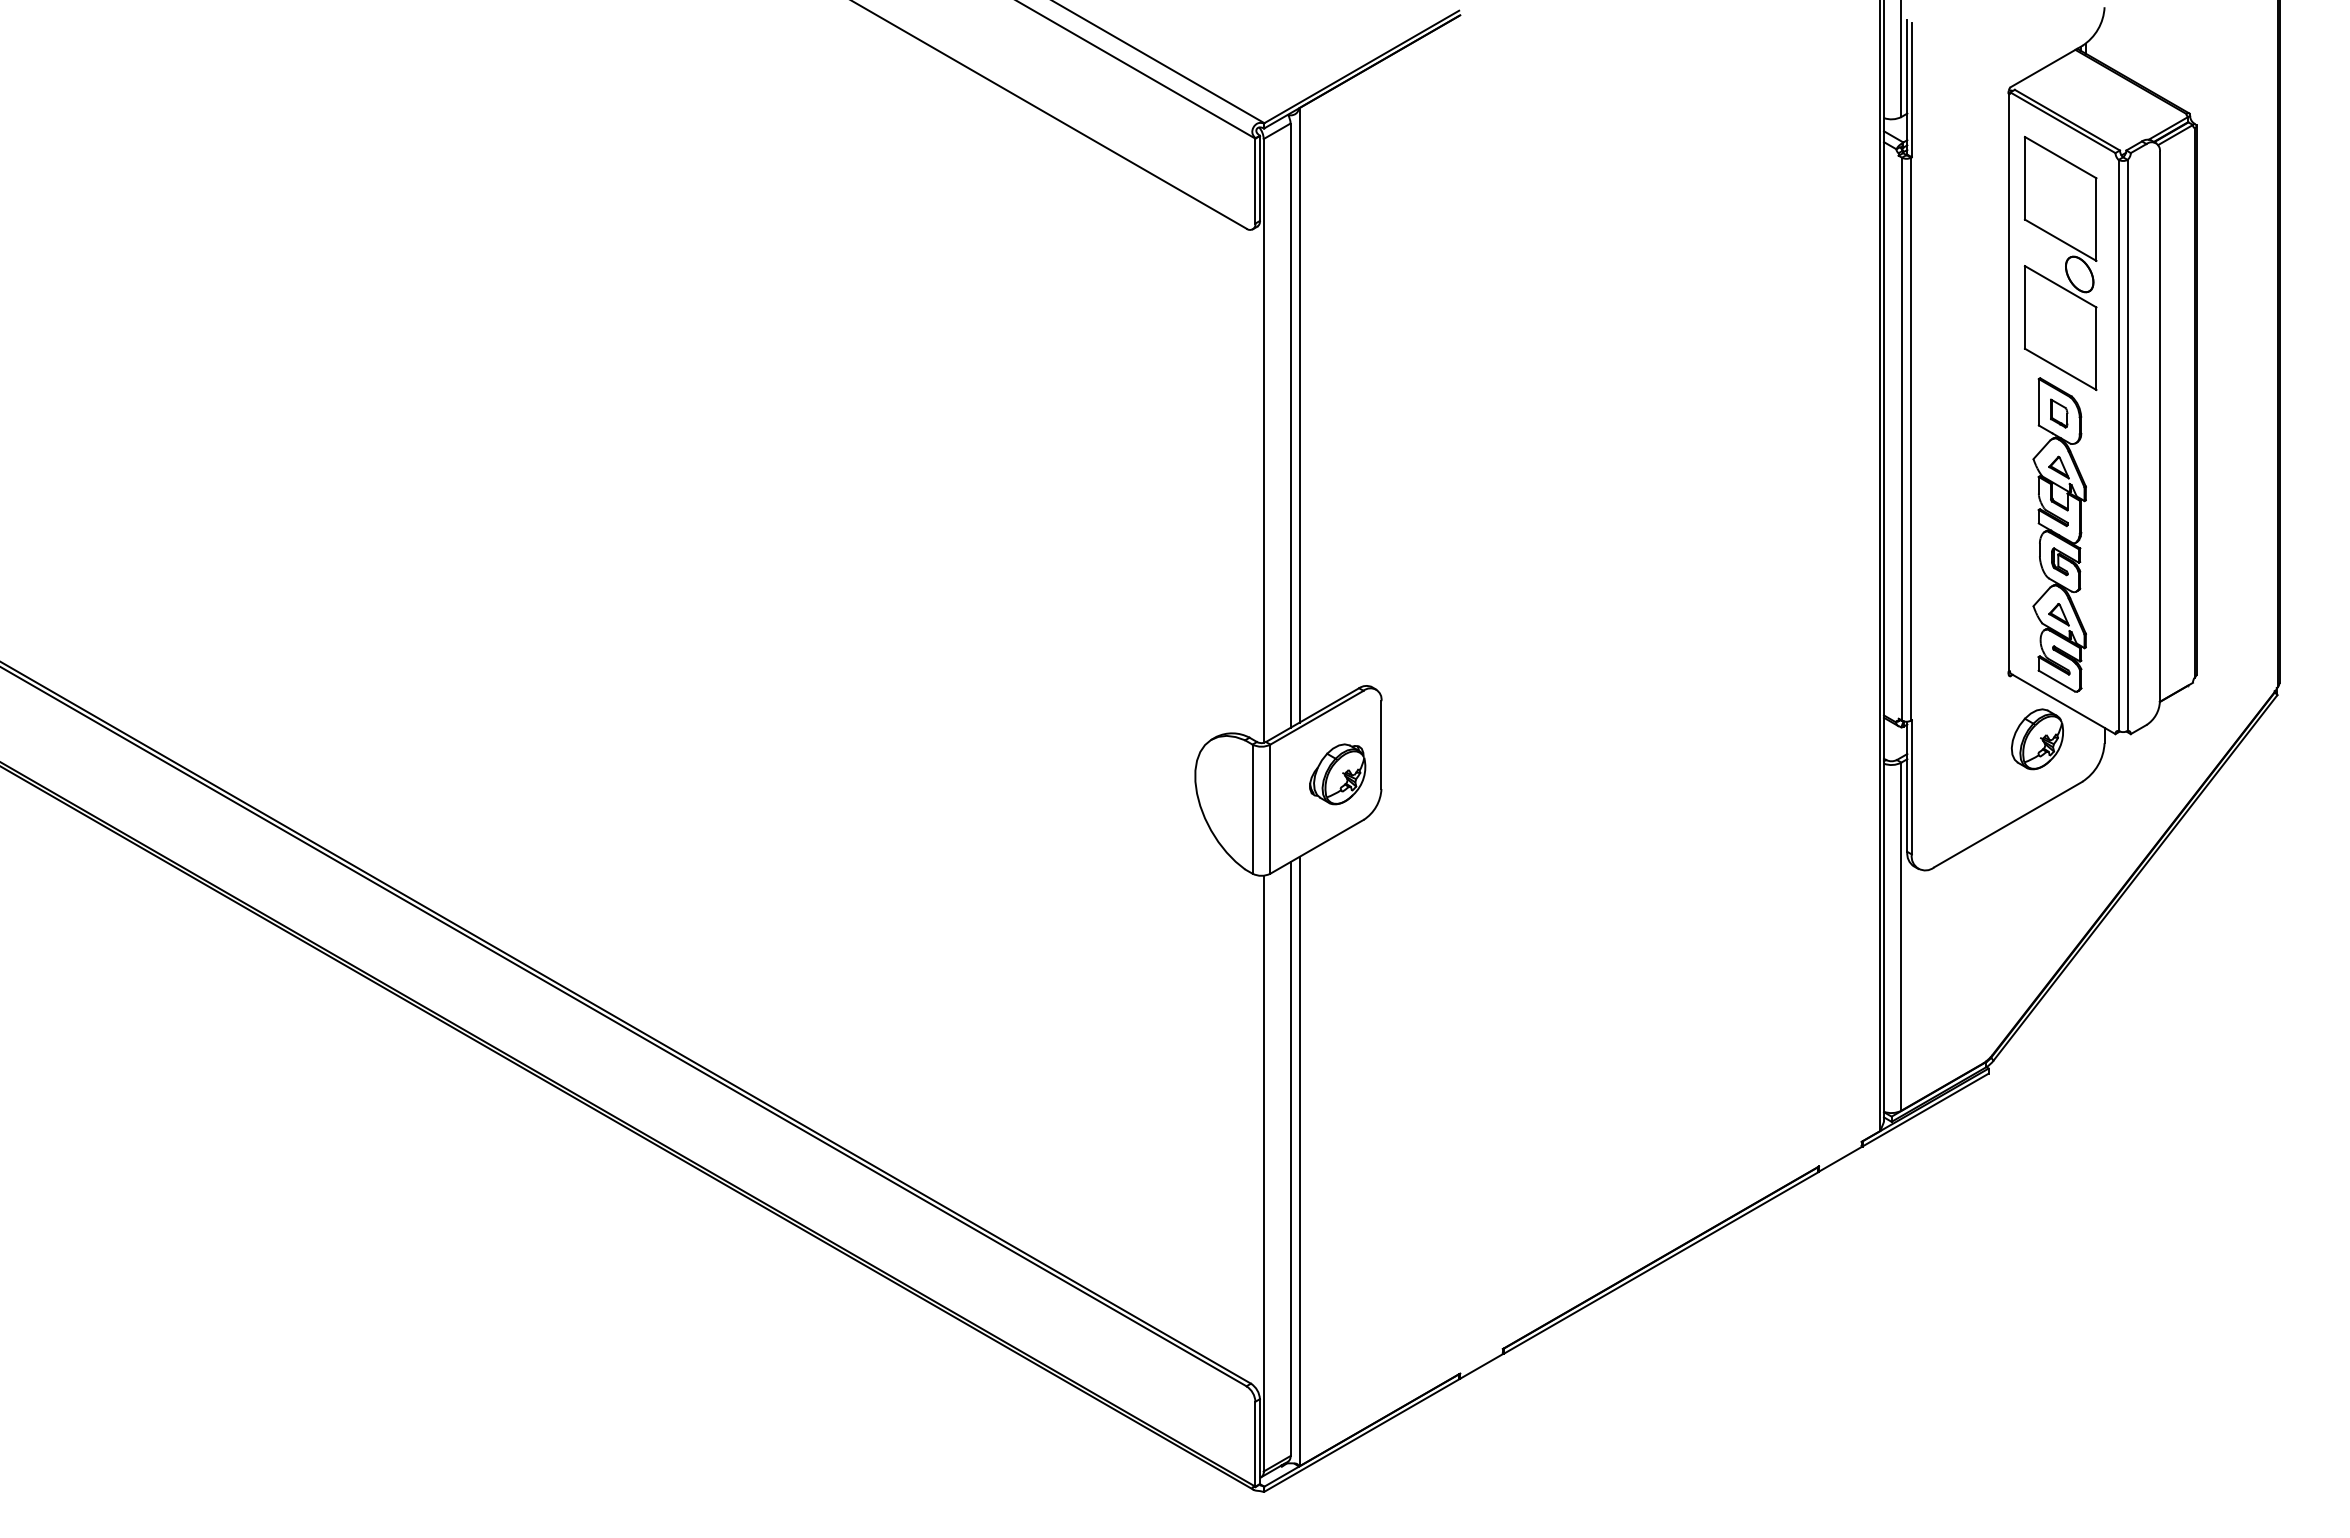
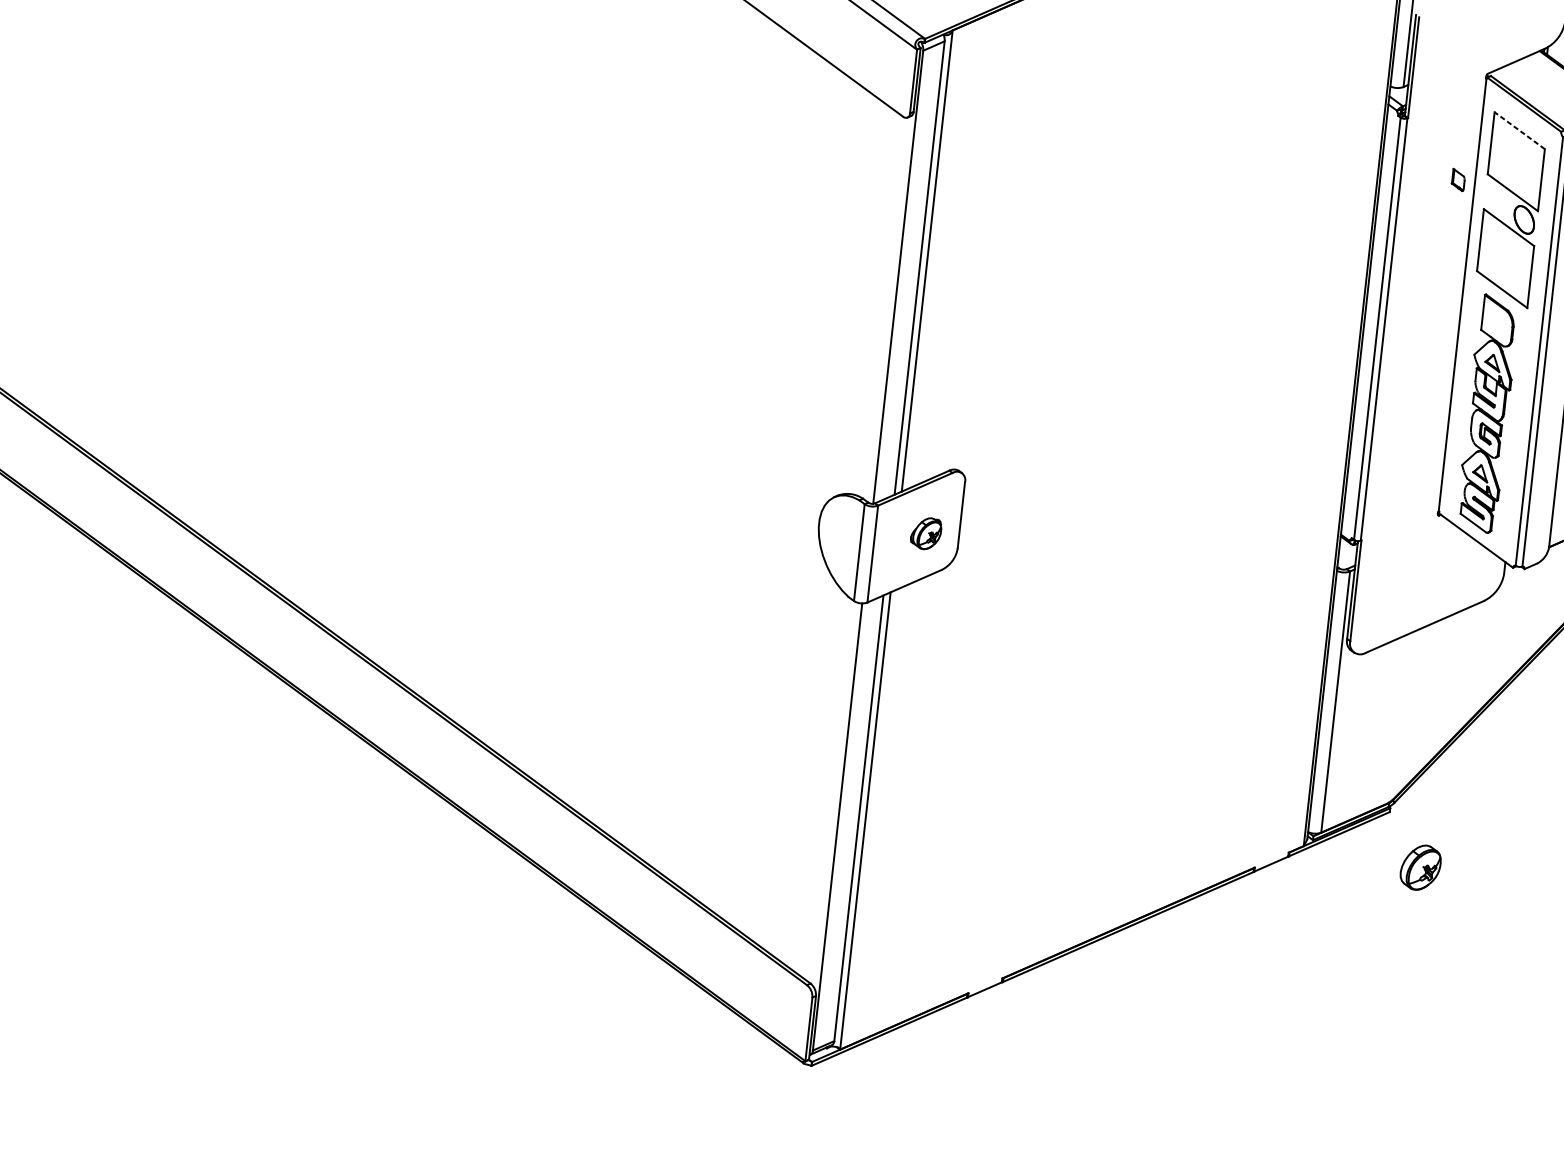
line: (2060, 157) -> (1519, 130), solid -> dashed
part: (2059, 413) -> (1458, 180), moved
part: (2036, 739) -> (1419, 867), moved
part: (1337, 774) -> (925, 533), size x0.7

